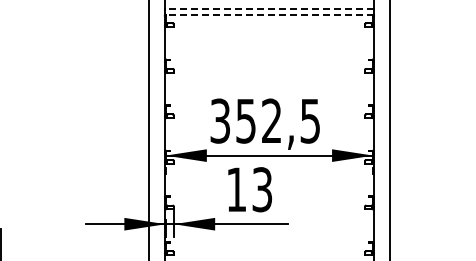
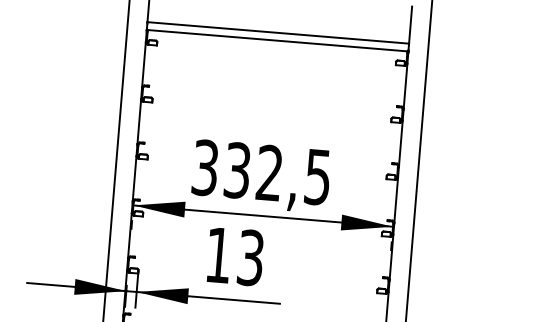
line: (269, 9) -> (278, 33), dashed -> solid
line: (269, 15) -> (277, 40), dashed -> solid
text: (246, 120) -> (238, 169), 352,5 -> 332,5

